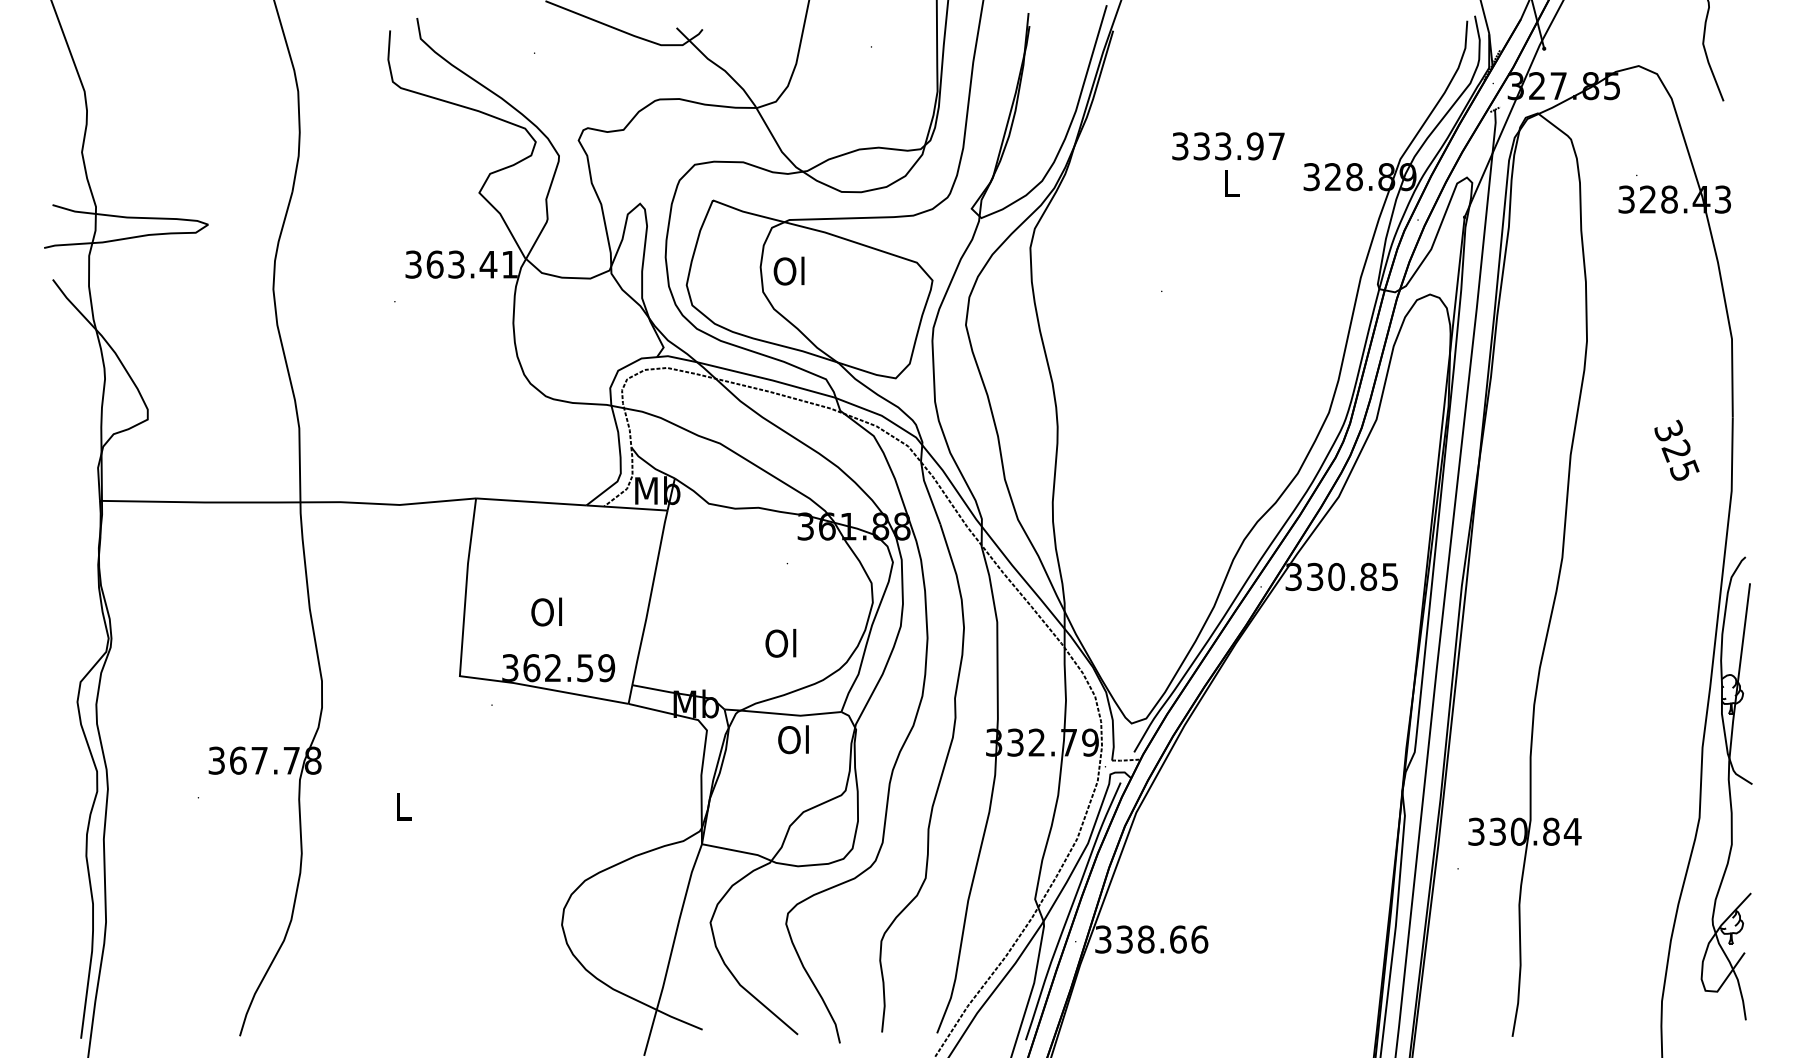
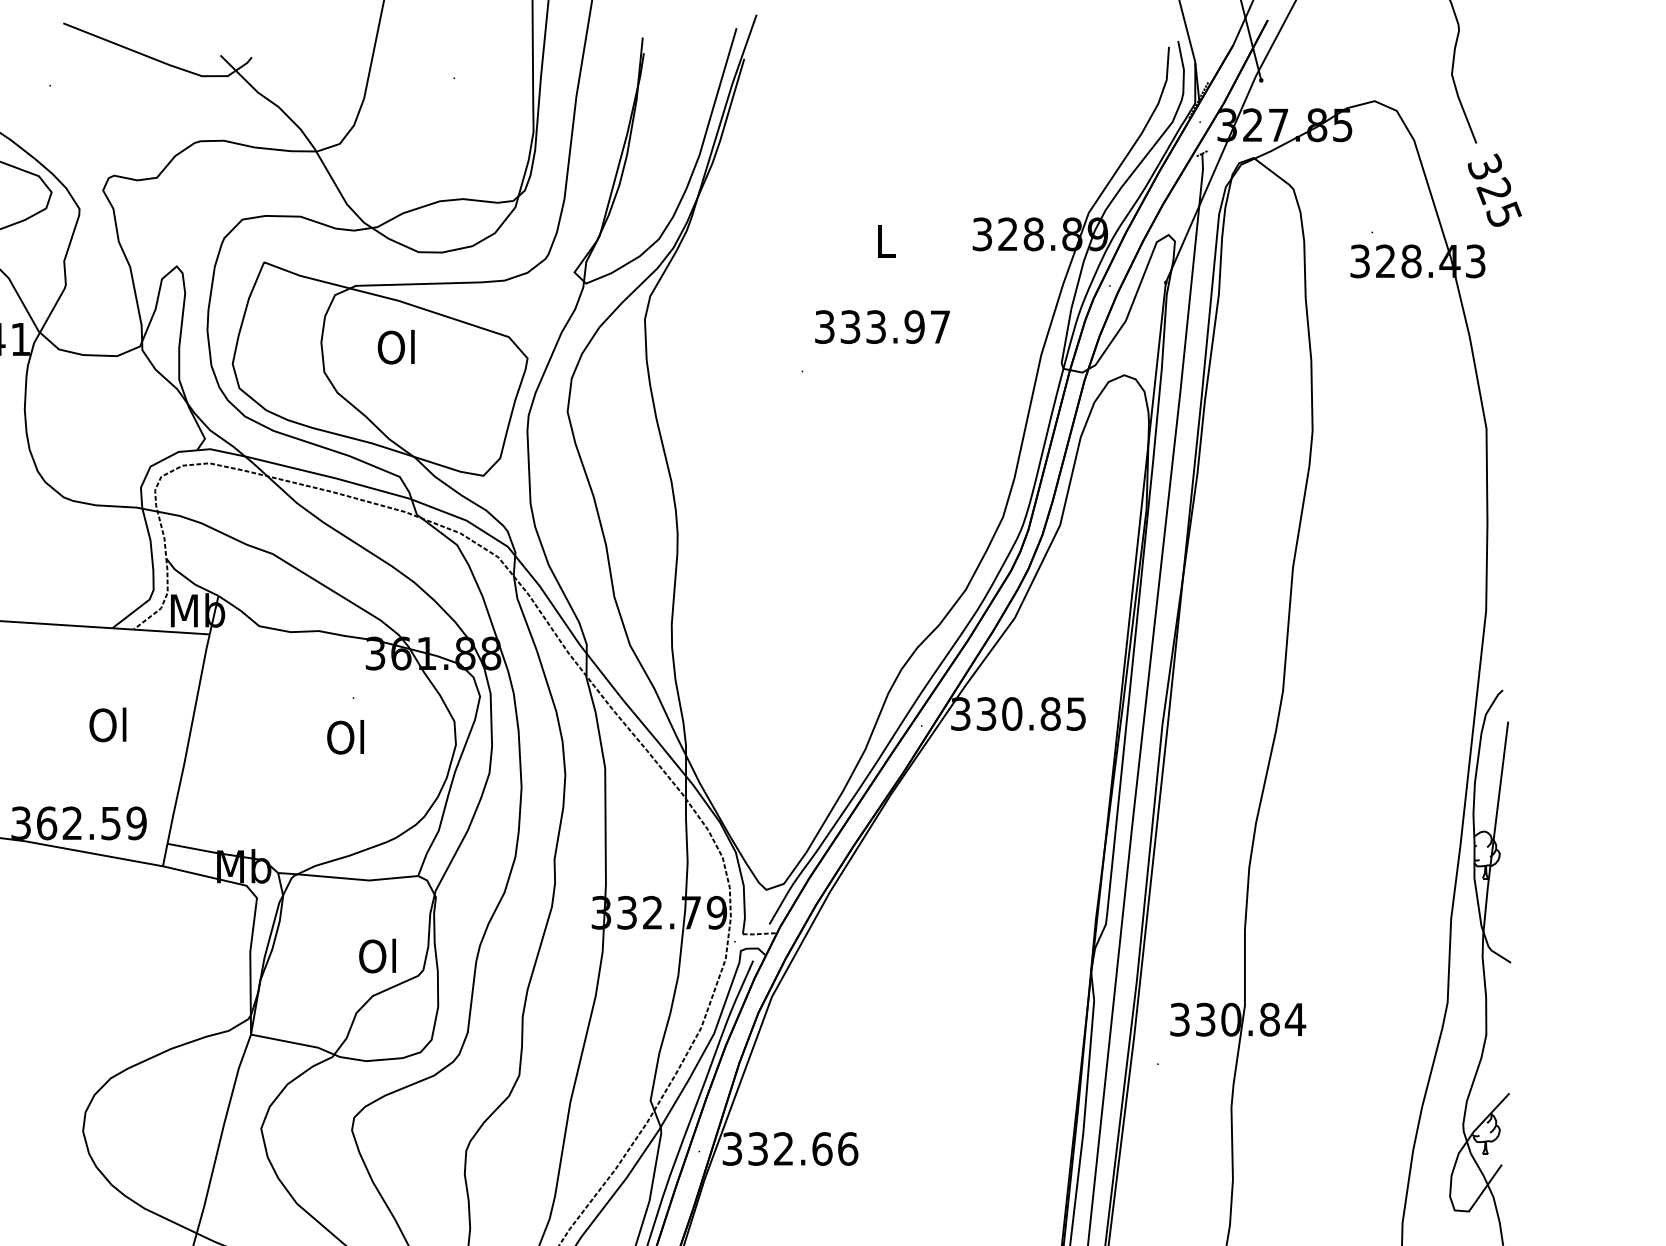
text: (1228, 146) -> (882, 327), moved
text: (788, 270) -> (395, 346), moved
text: (1676, 449) -> (1494, 189), moved
text: (546, 611) -> (107, 724), moved
text: (780, 643) -> (345, 737), moved
text: (793, 739) -> (377, 955), moved
text: (1145, 939) -> (783, 1148), 338.66 -> 332.66

